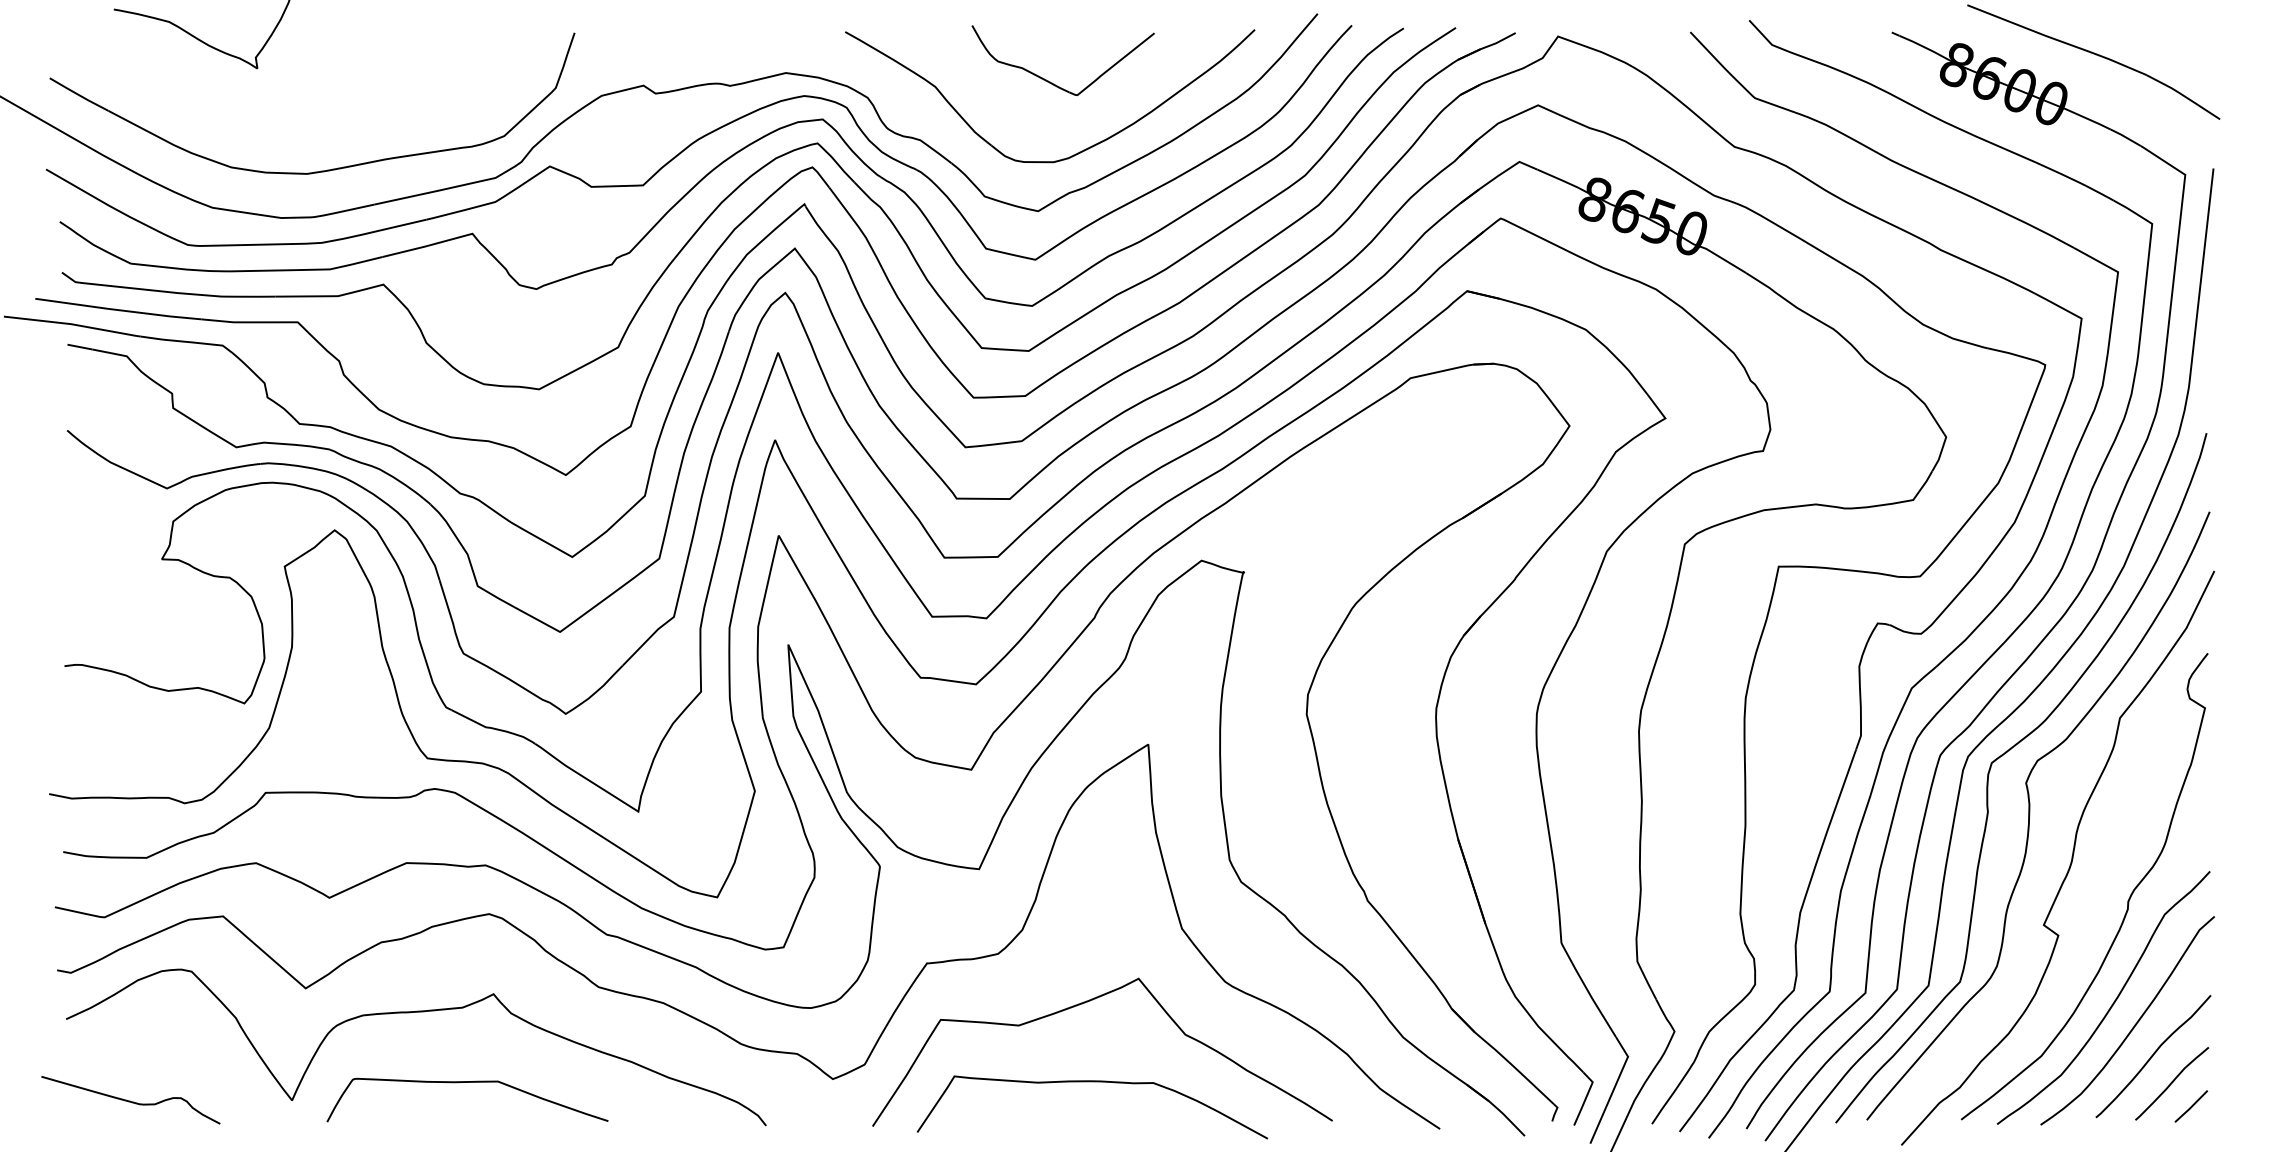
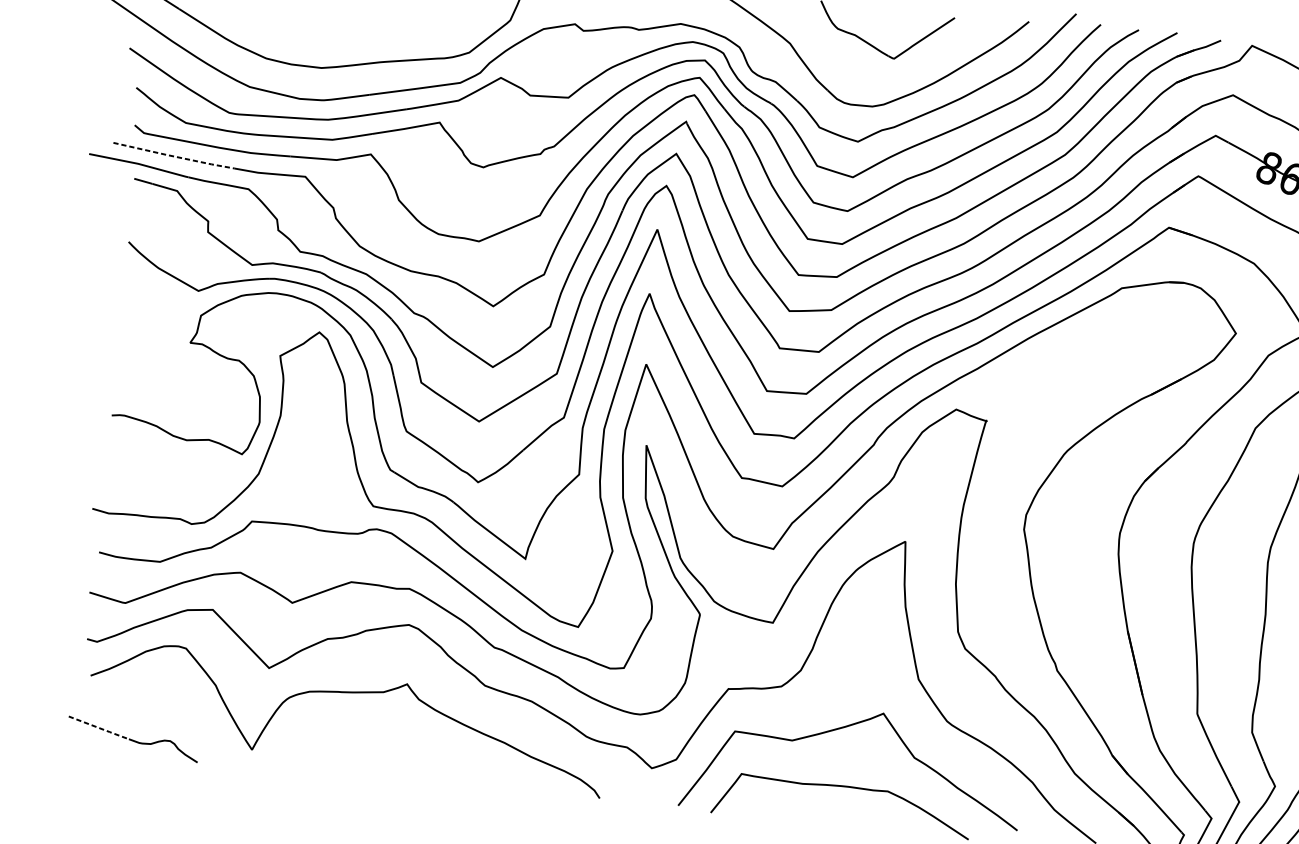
line: (118, 310) -> (173, 156), solid -> dashed
curve: (467, 1082) -> (382, 747), removed
line: (85, 1089) -> (100, 728), solid -> dashed

